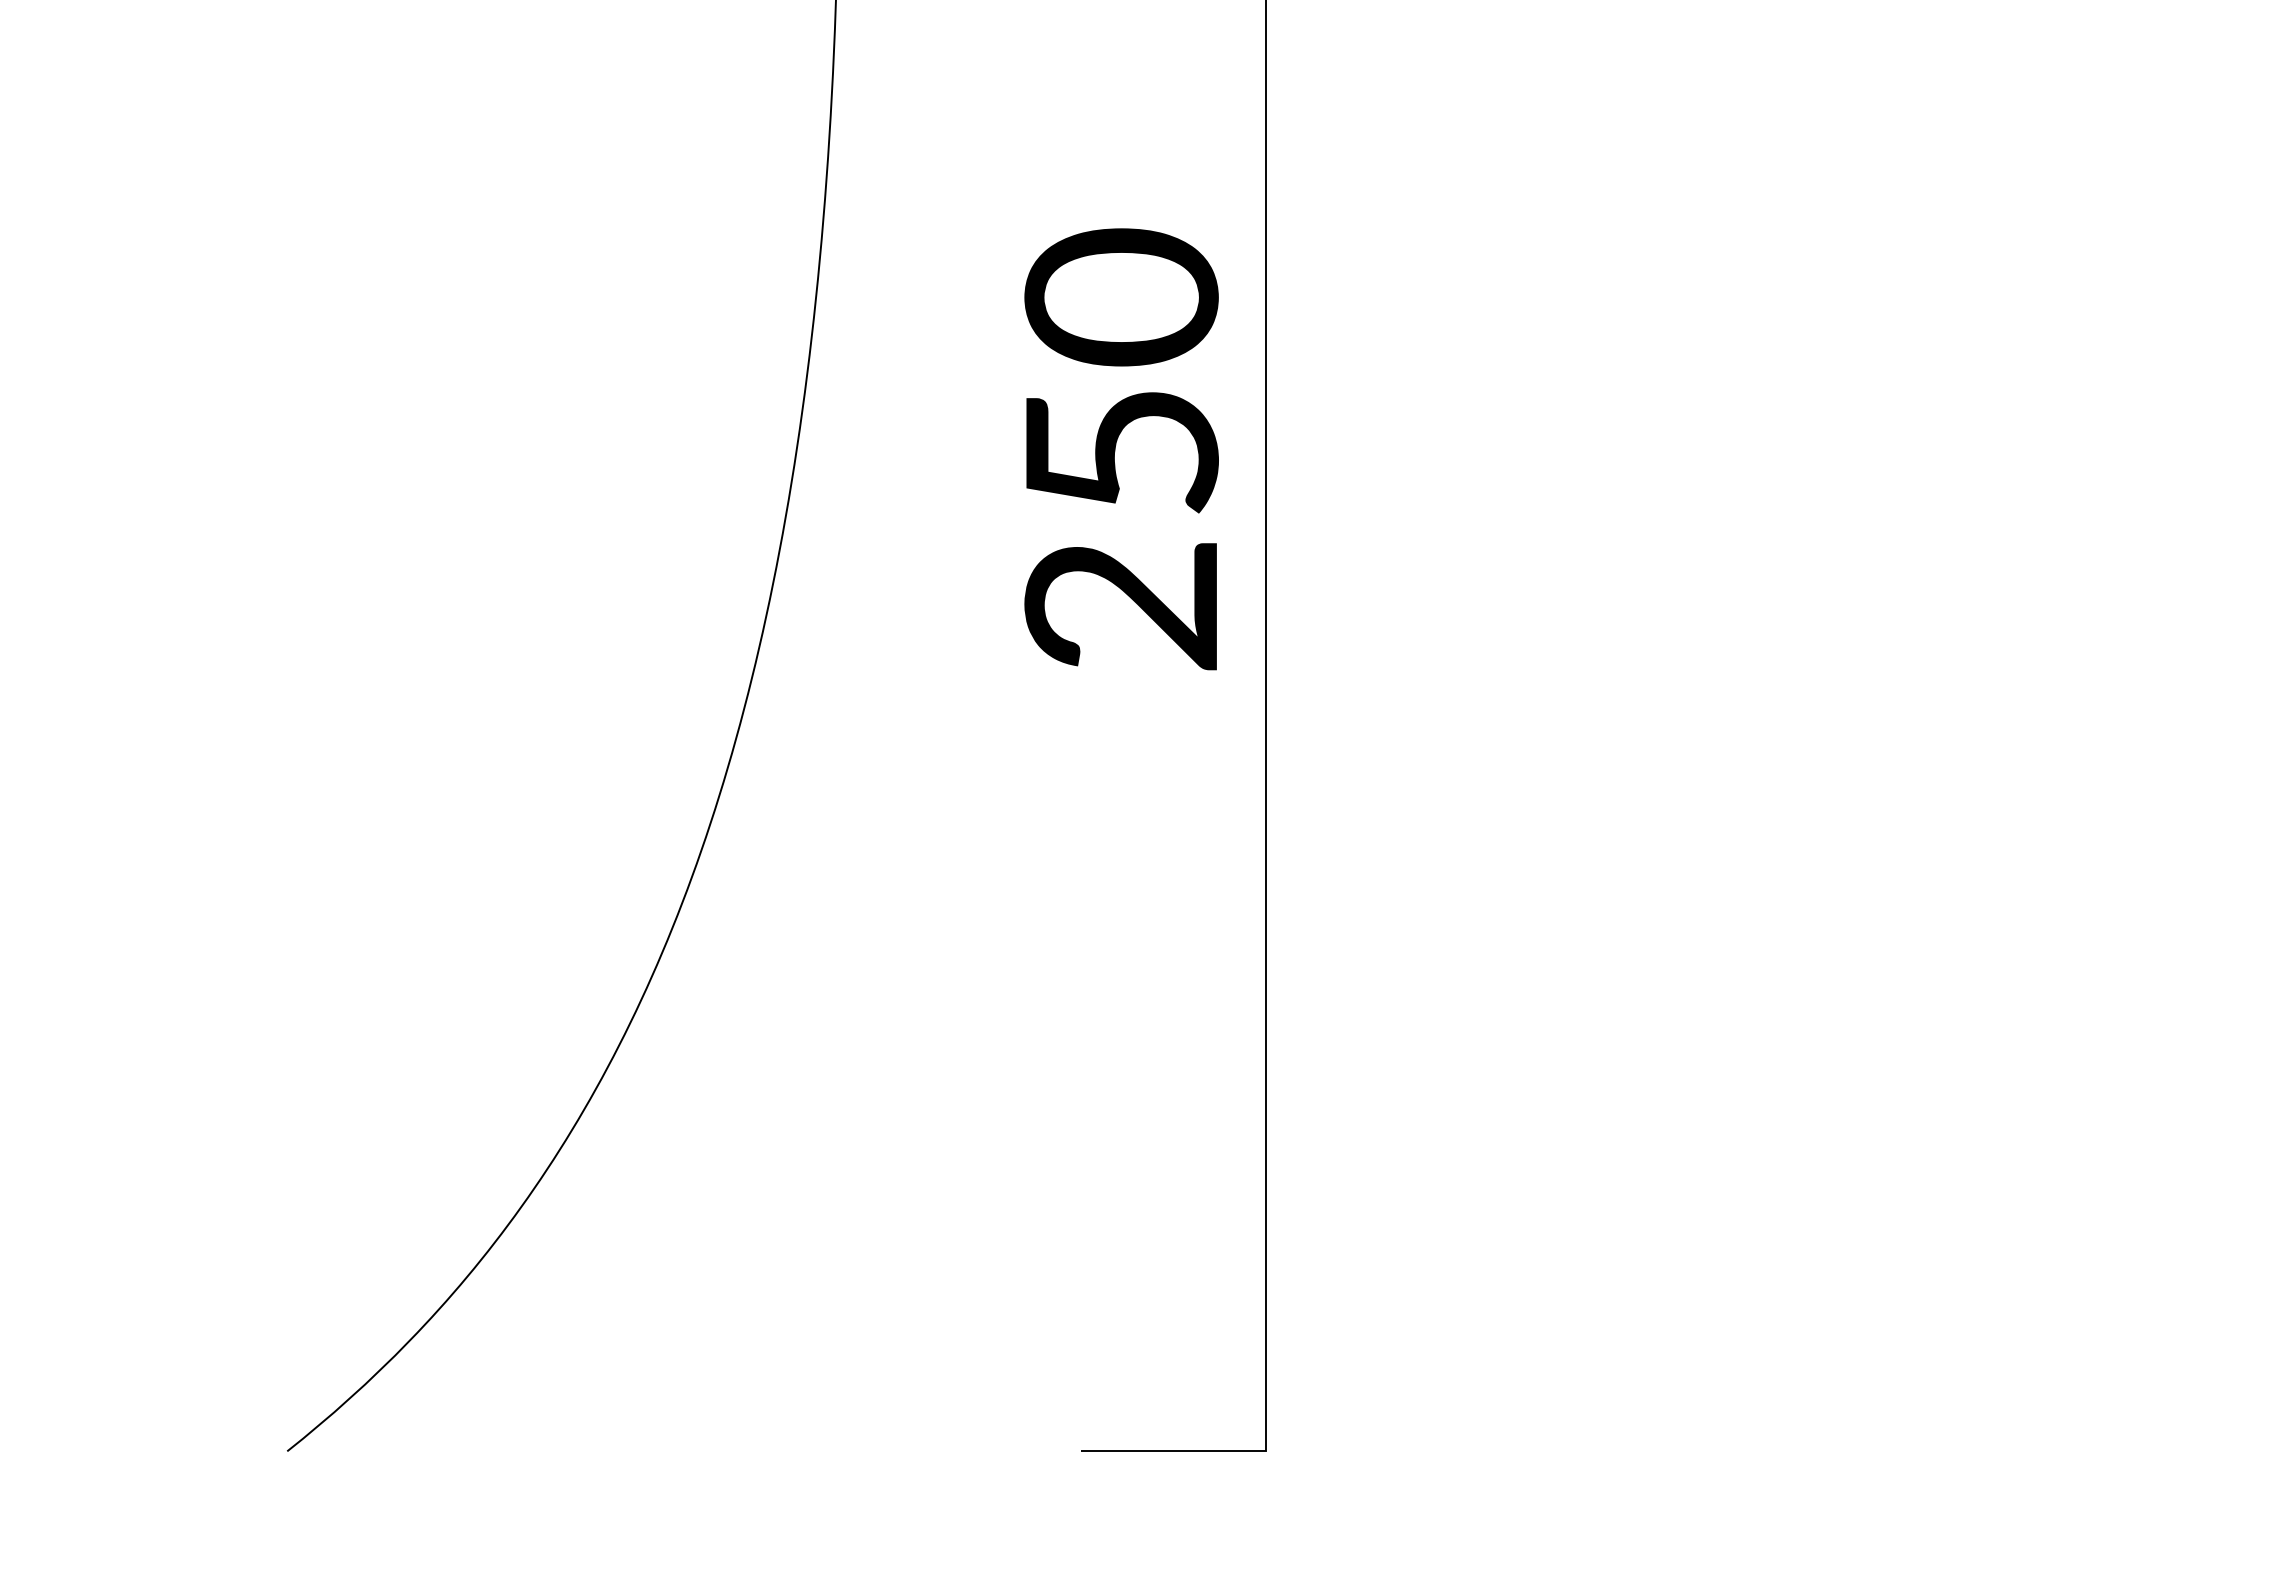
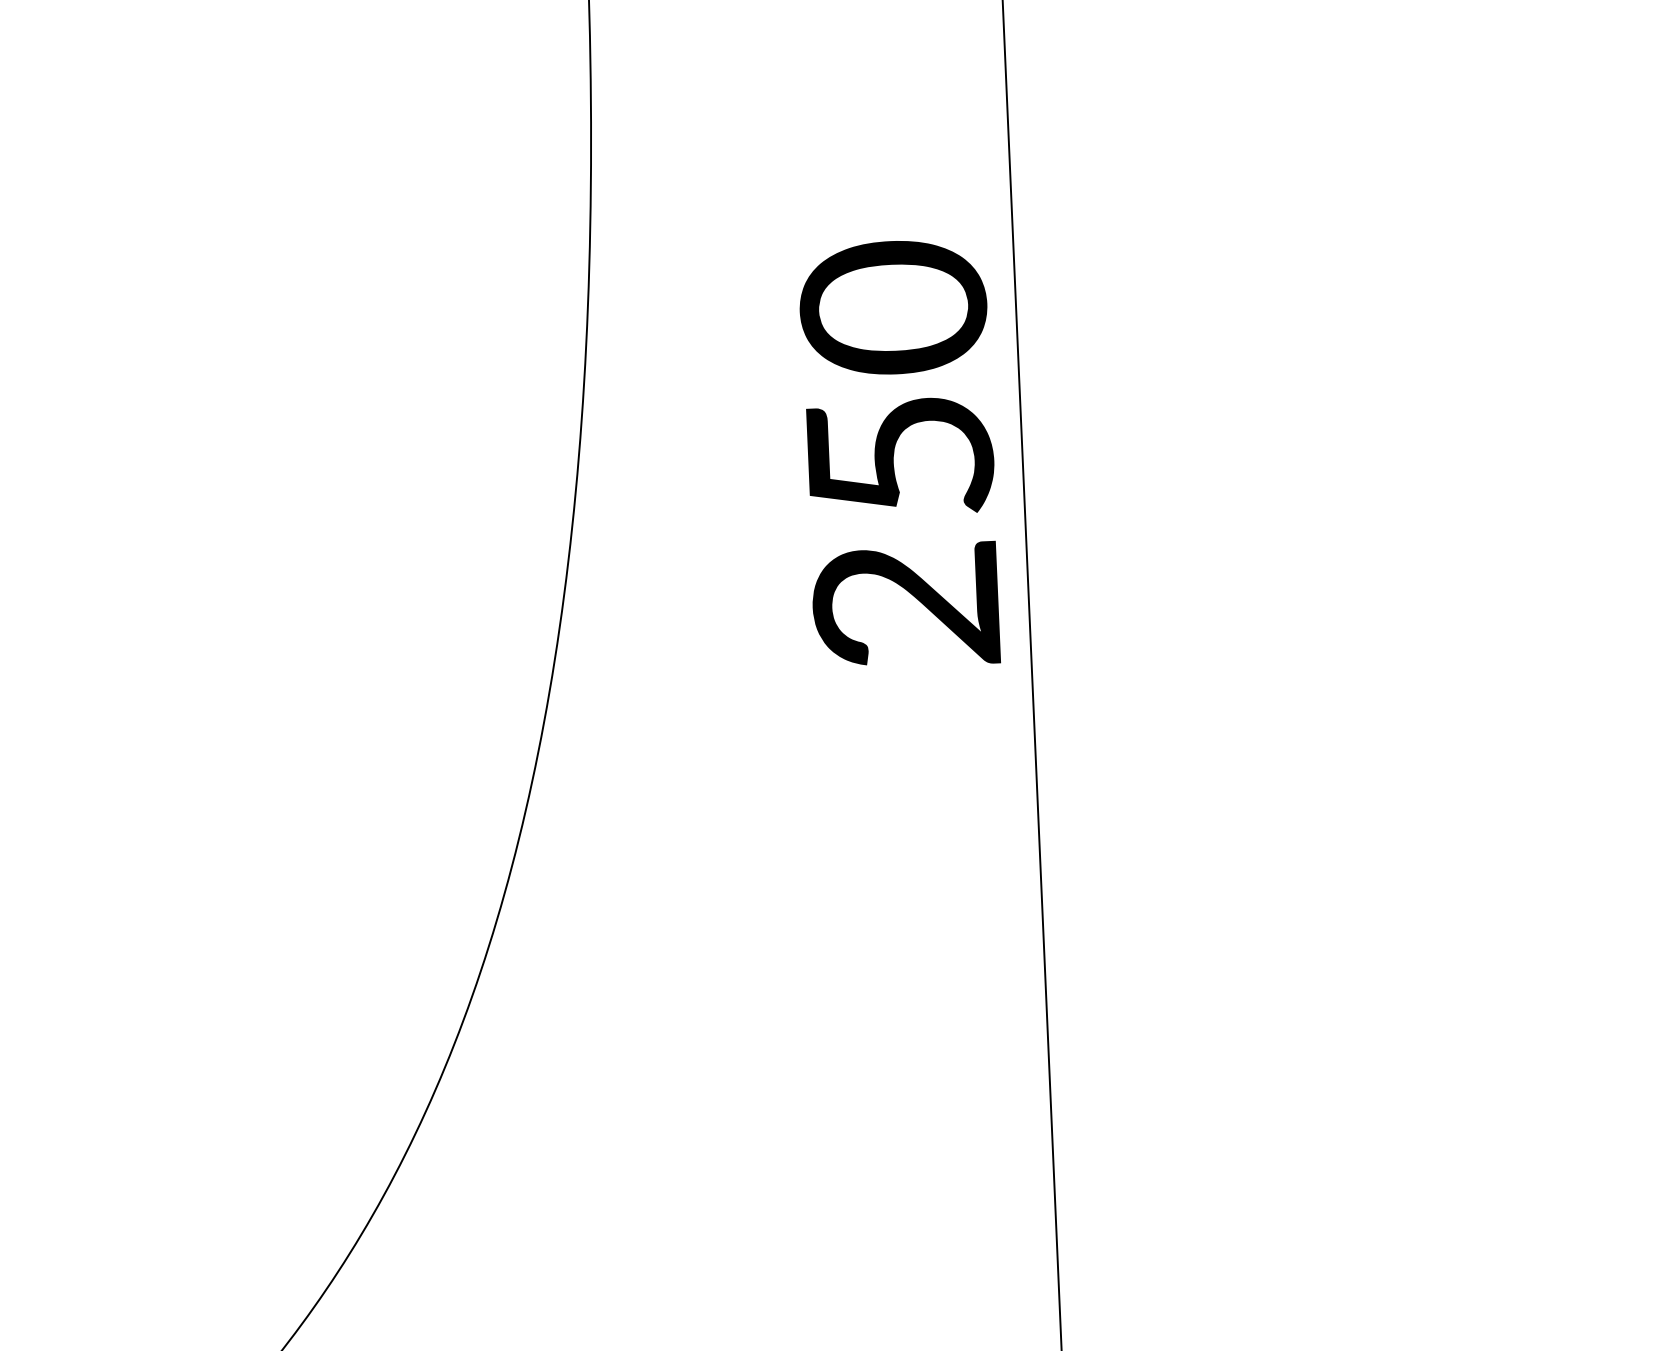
text: (1121, 449) -> (899, 454), moved

